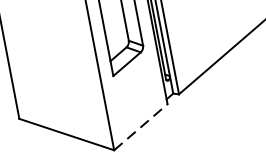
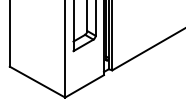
line: (142, 127) -> (85, 86), dashed -> solid

